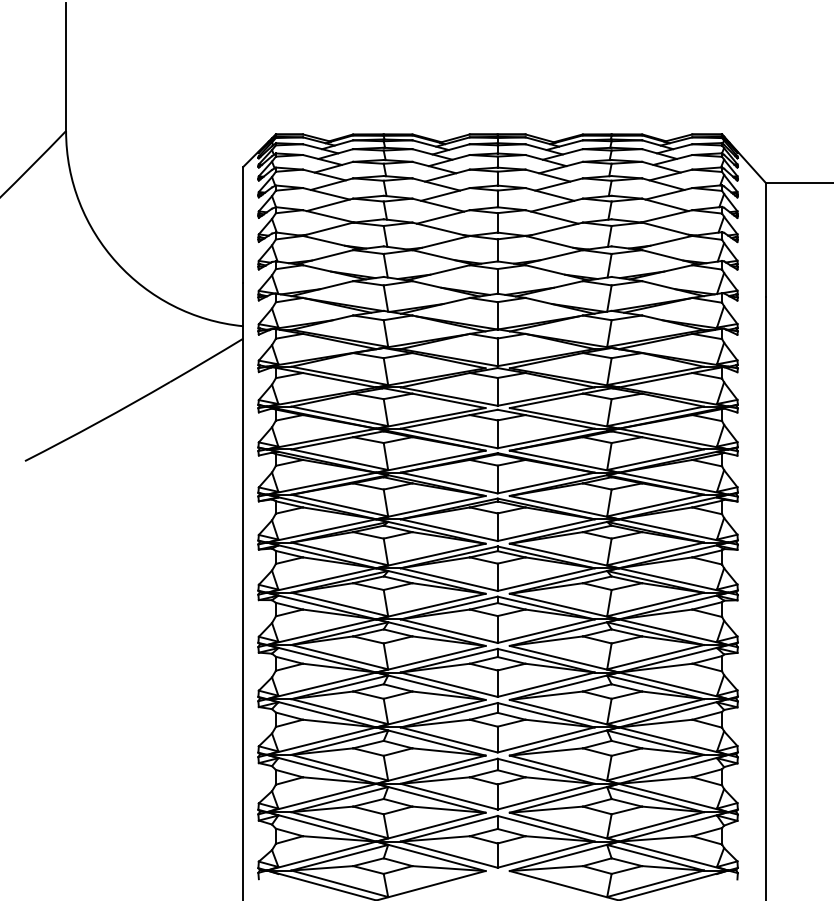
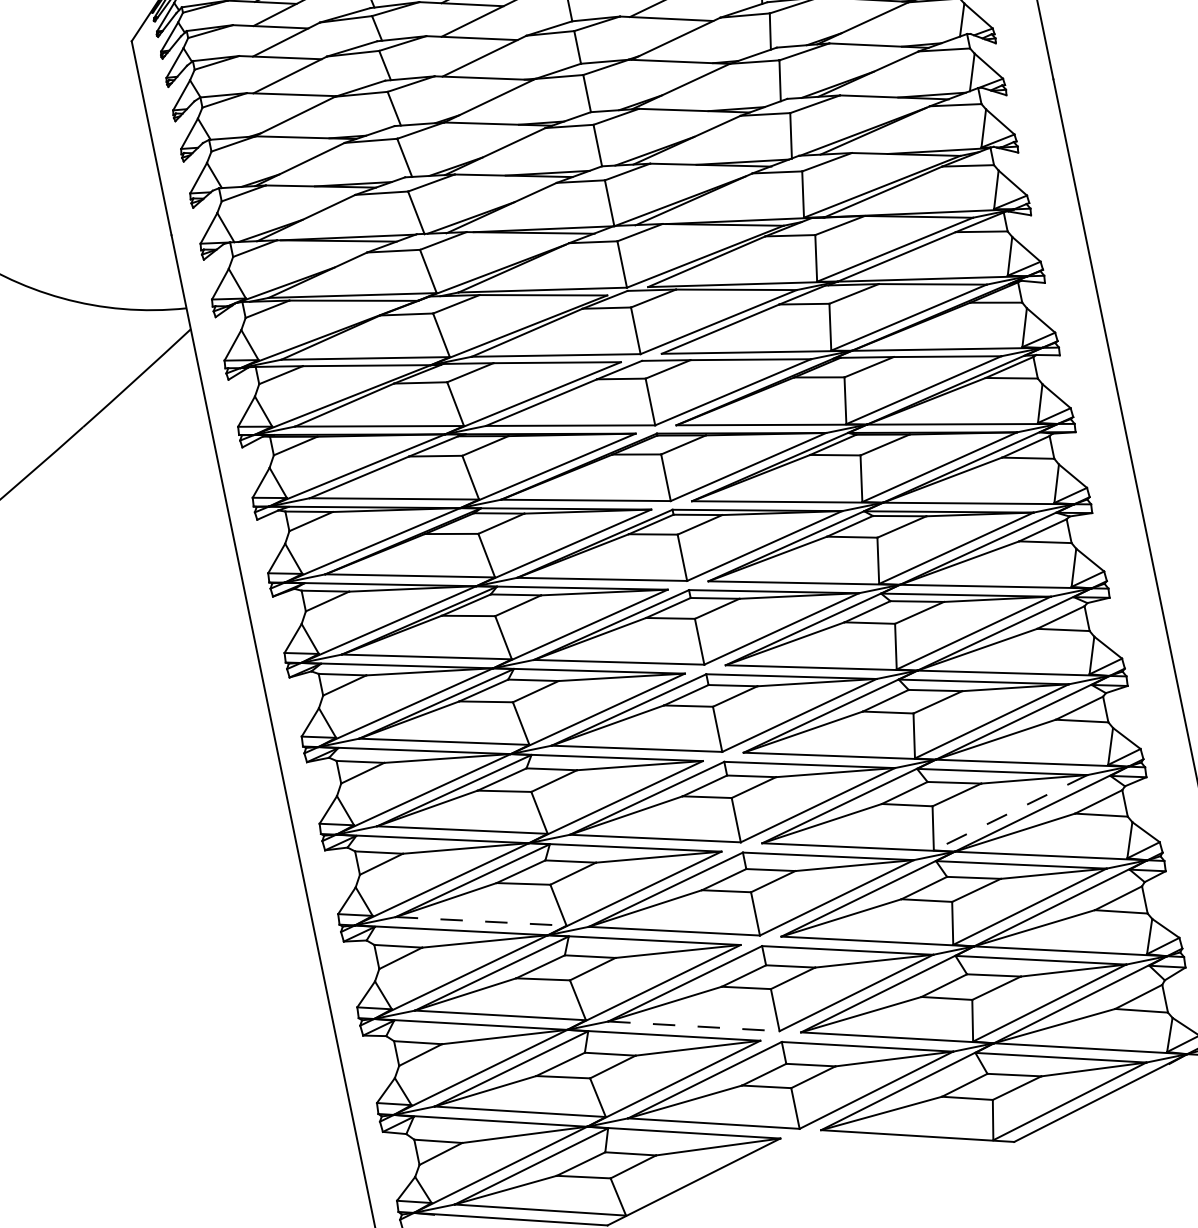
line: (339, 711) -> (480, 921), solid -> dashed
line: (655, 711) -> (1010, 812), solid -> dashed
line: (449, 796) -> (694, 1025), solid -> dashed

